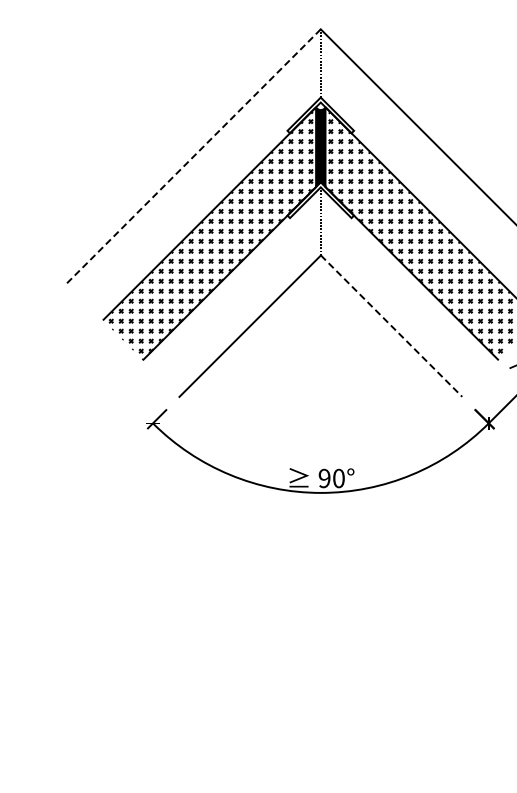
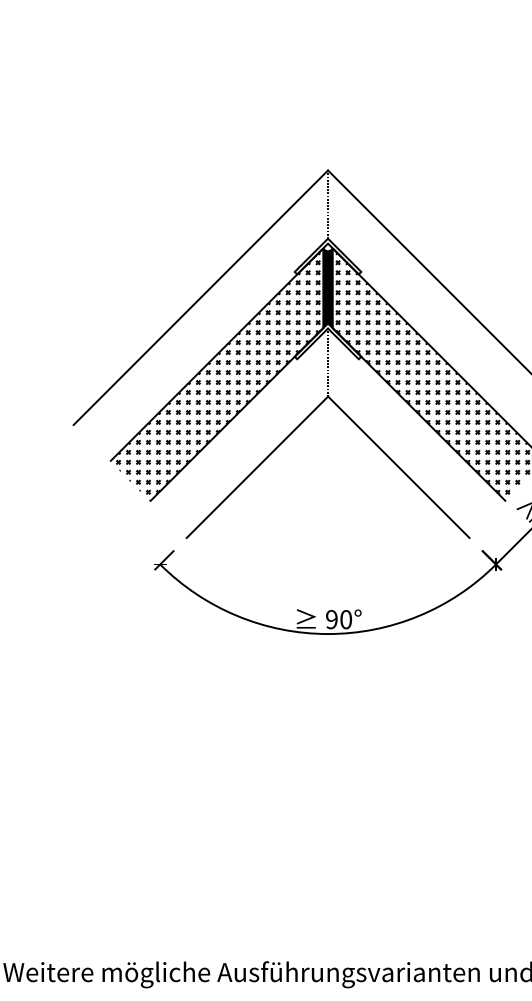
line: (193, 156) -> (200, 297), dashed -> solid
line: (391, 326) -> (398, 467), dashed -> solid

